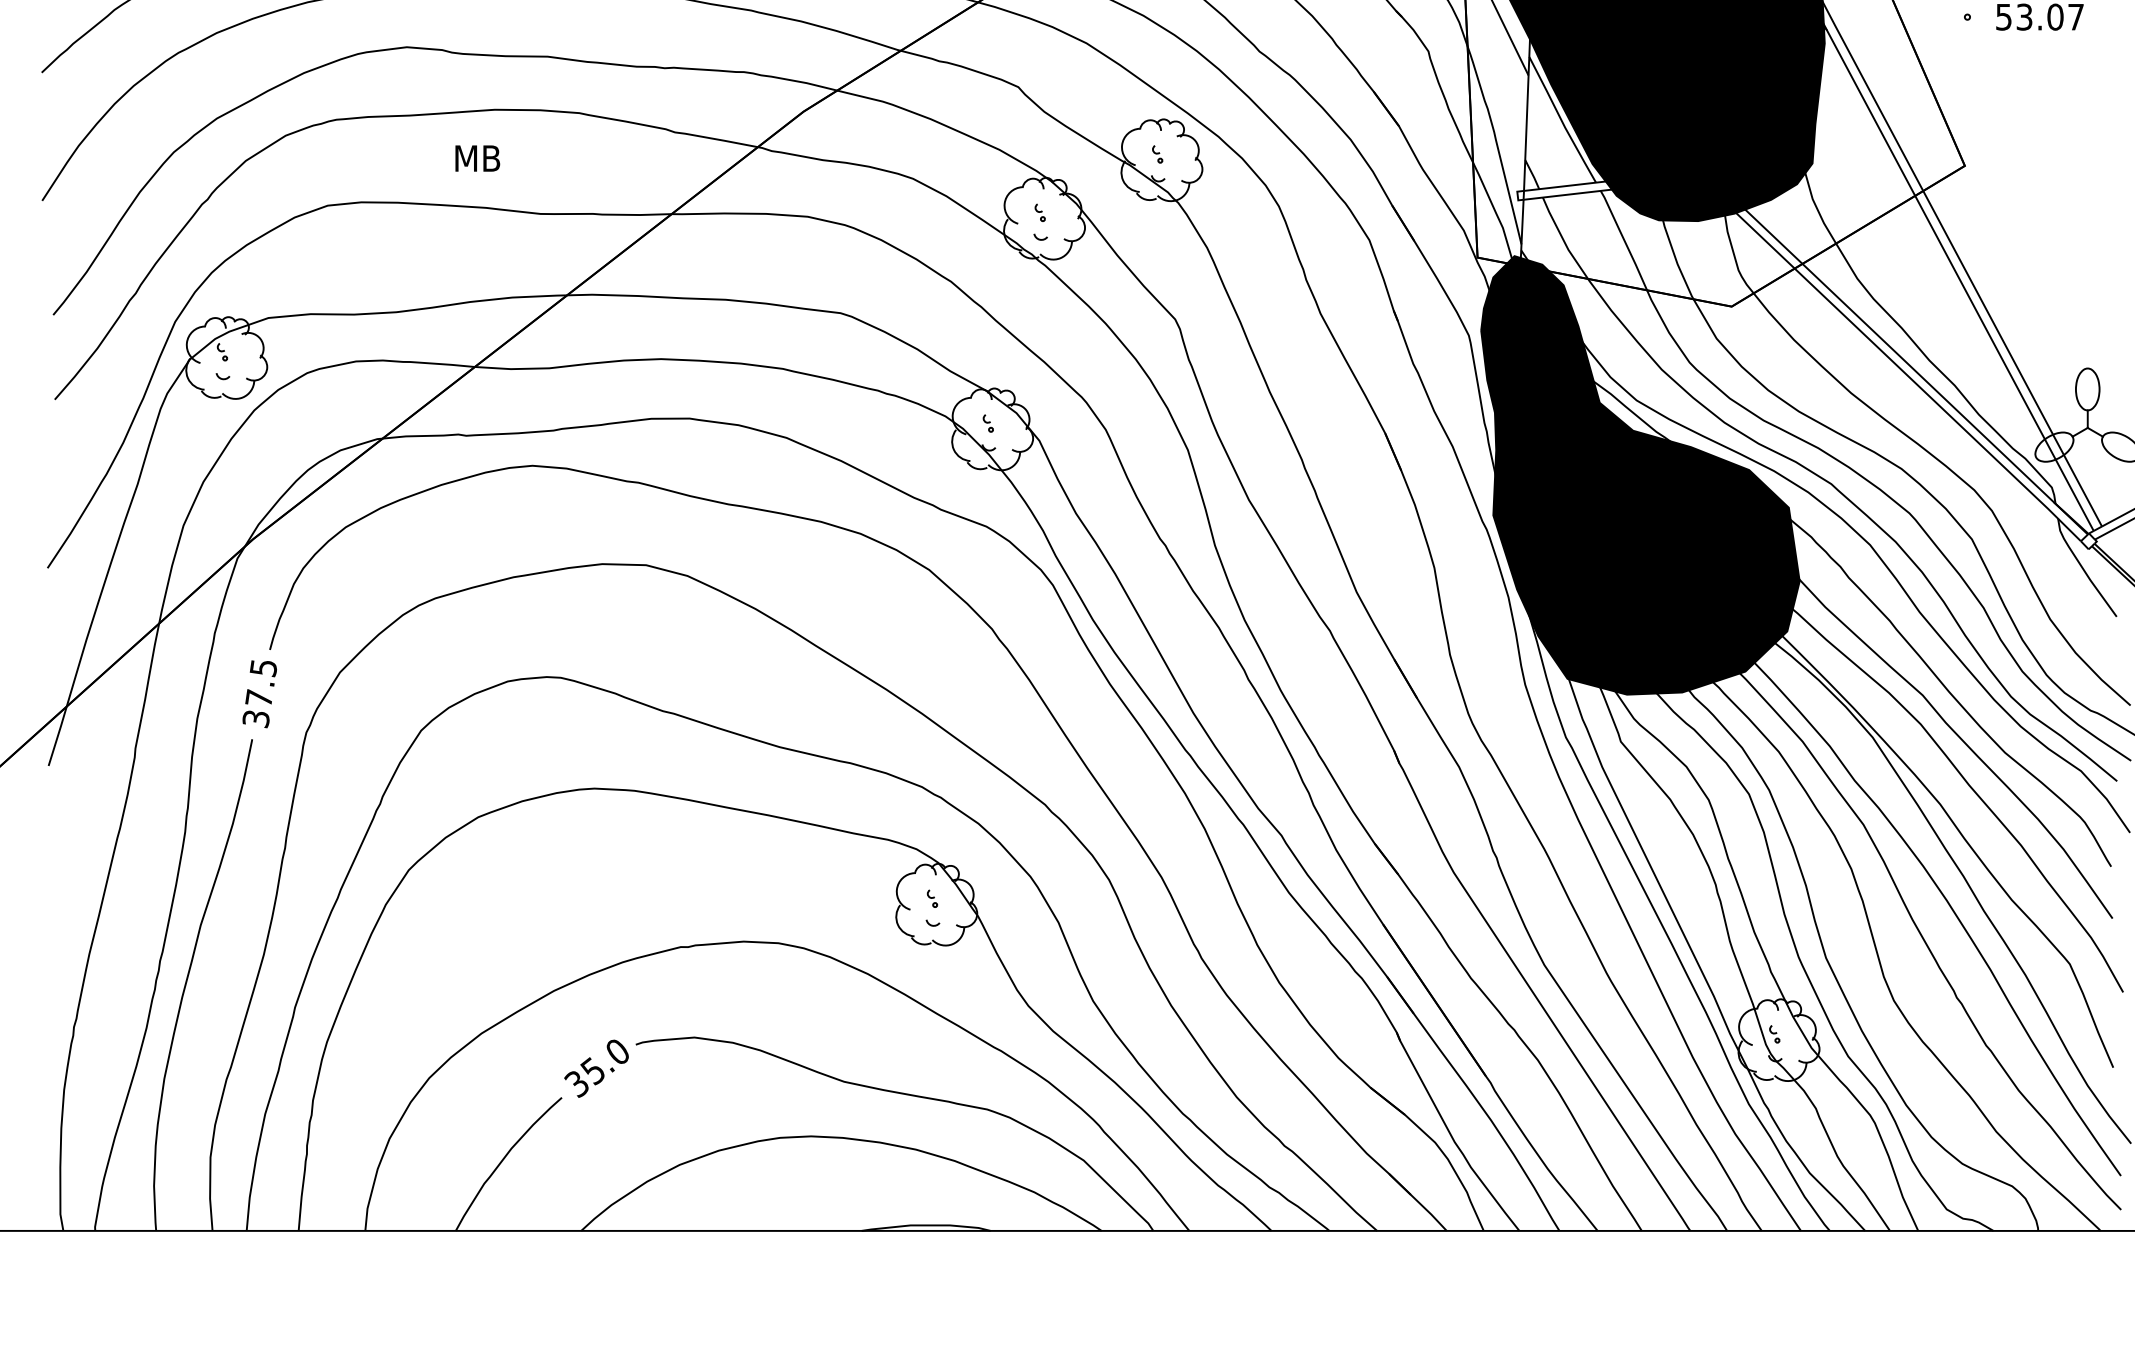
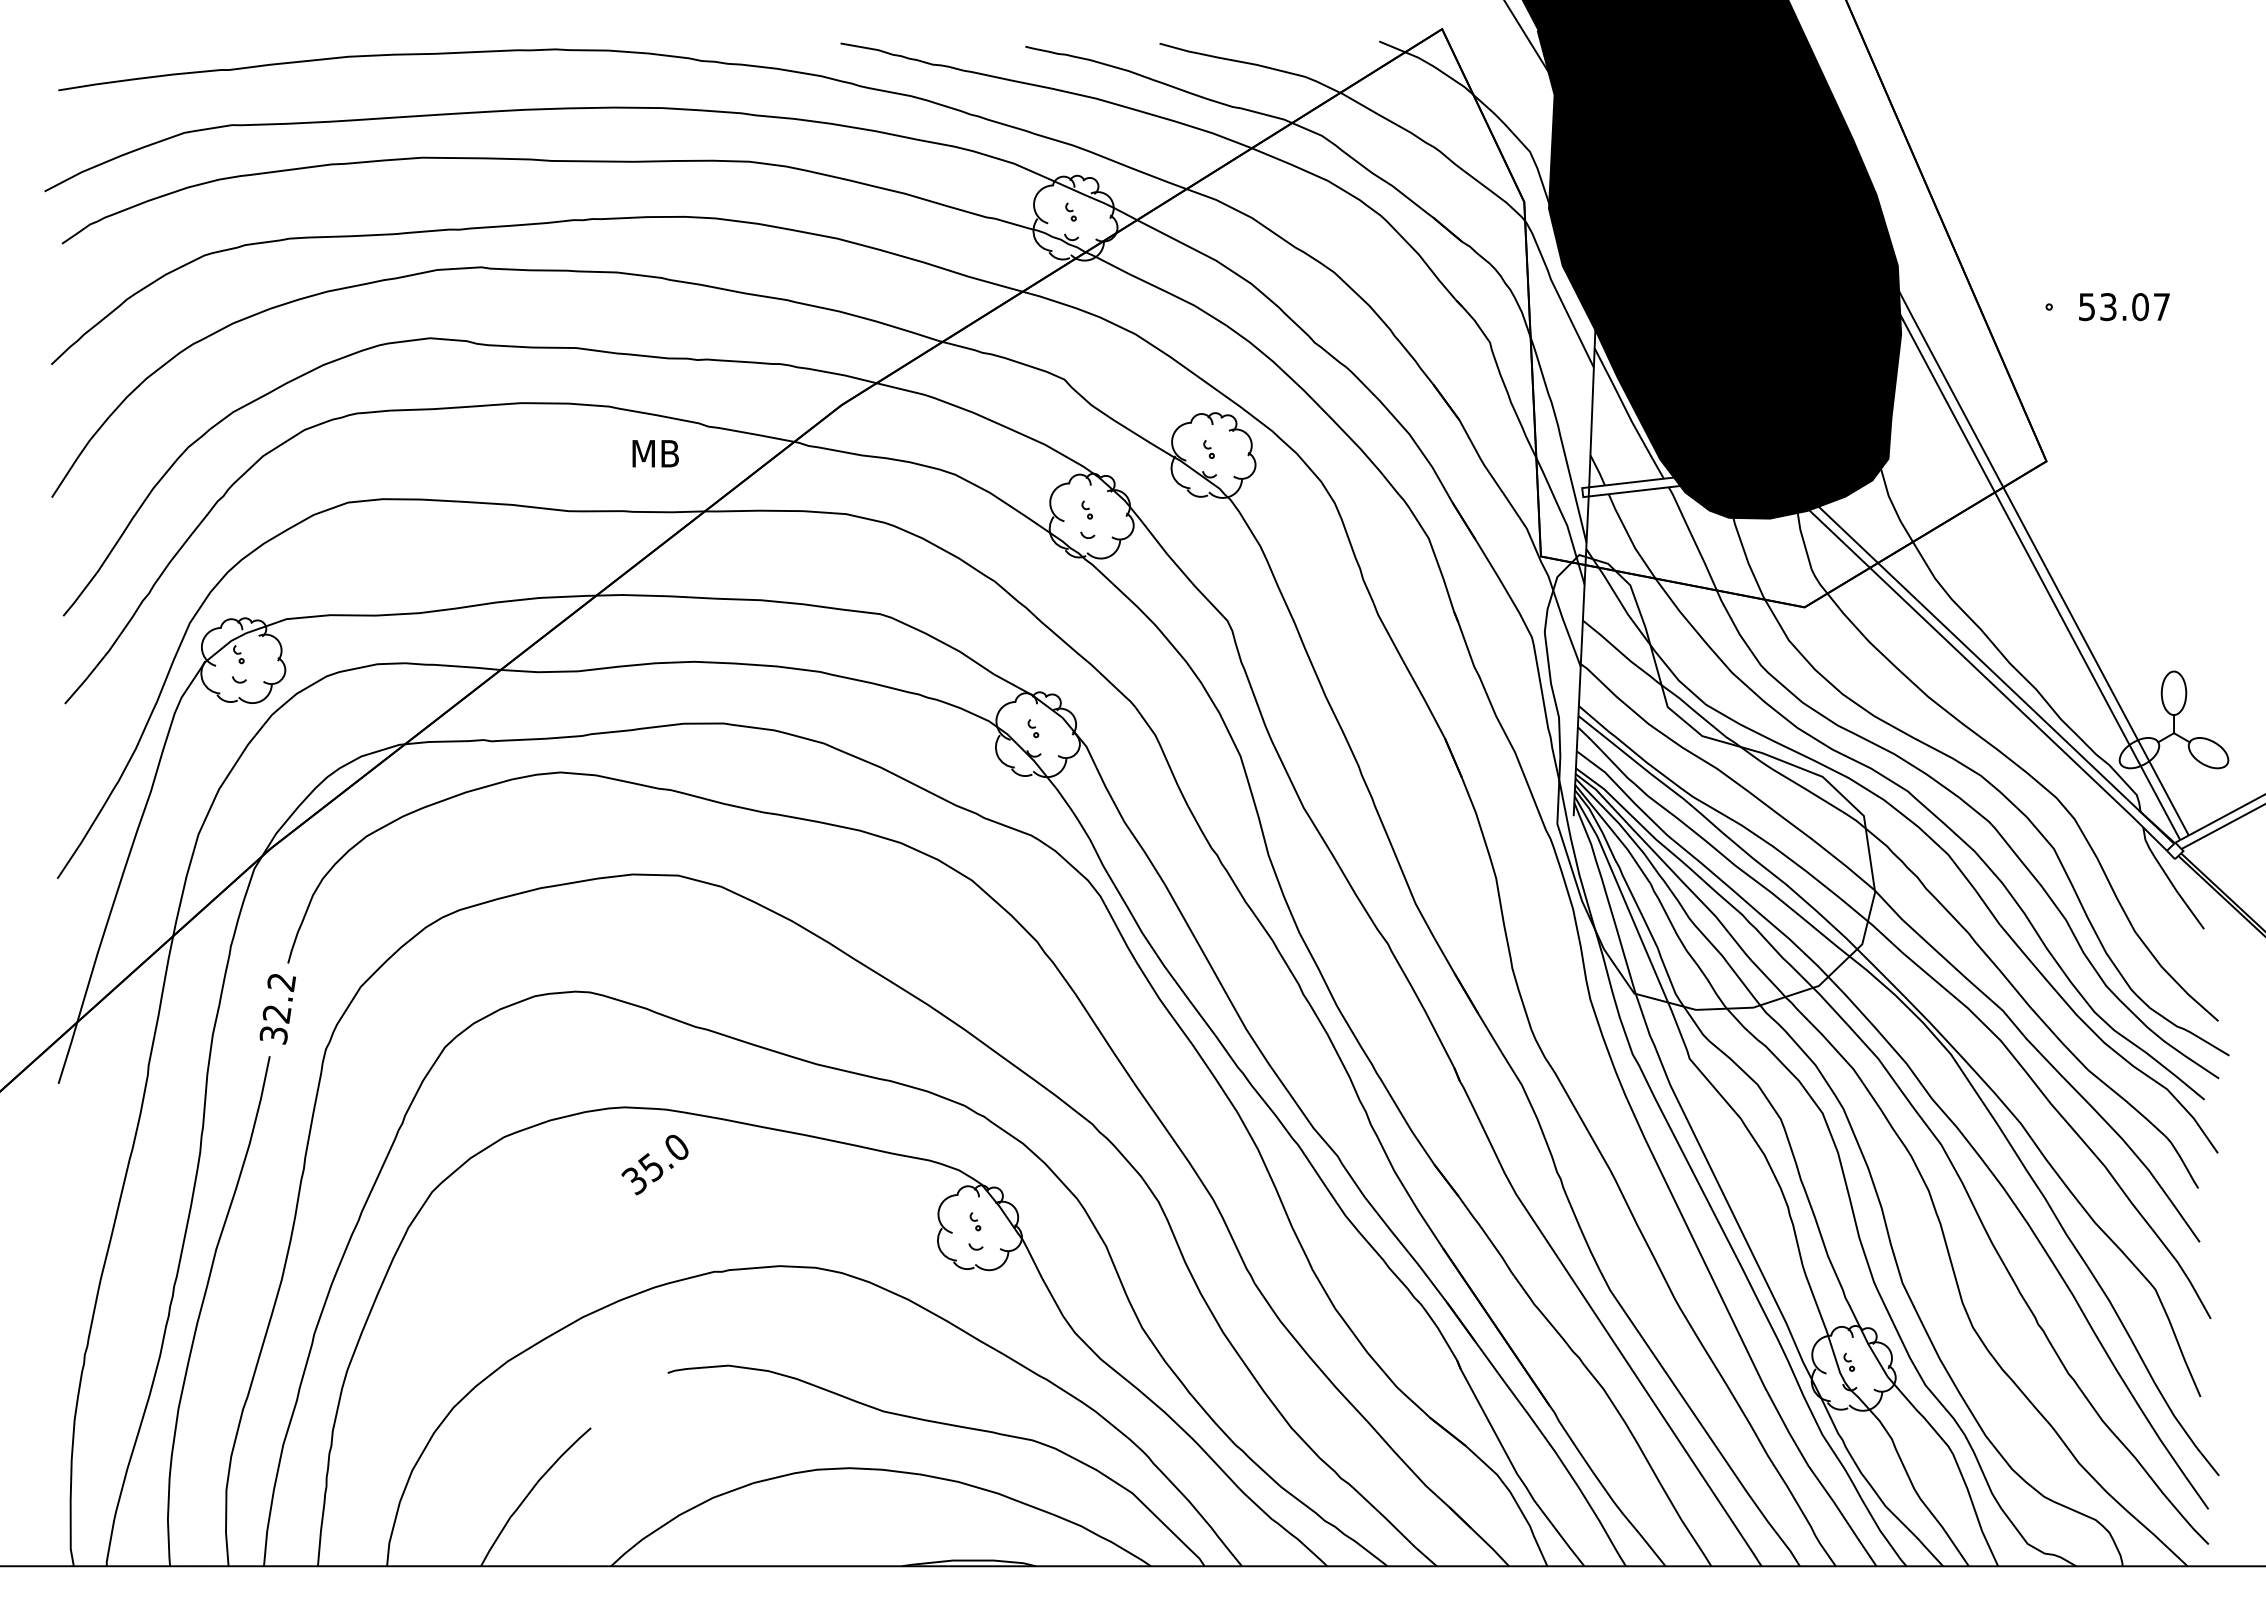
text: (477, 158) -> (655, 453), moved
fill: (1640, 474) -> (1709, 781), removed
text: (260, 683) -> (278, 998), 37.5 -> 32.2
text: (596, 1068) -> (654, 1164), moved

